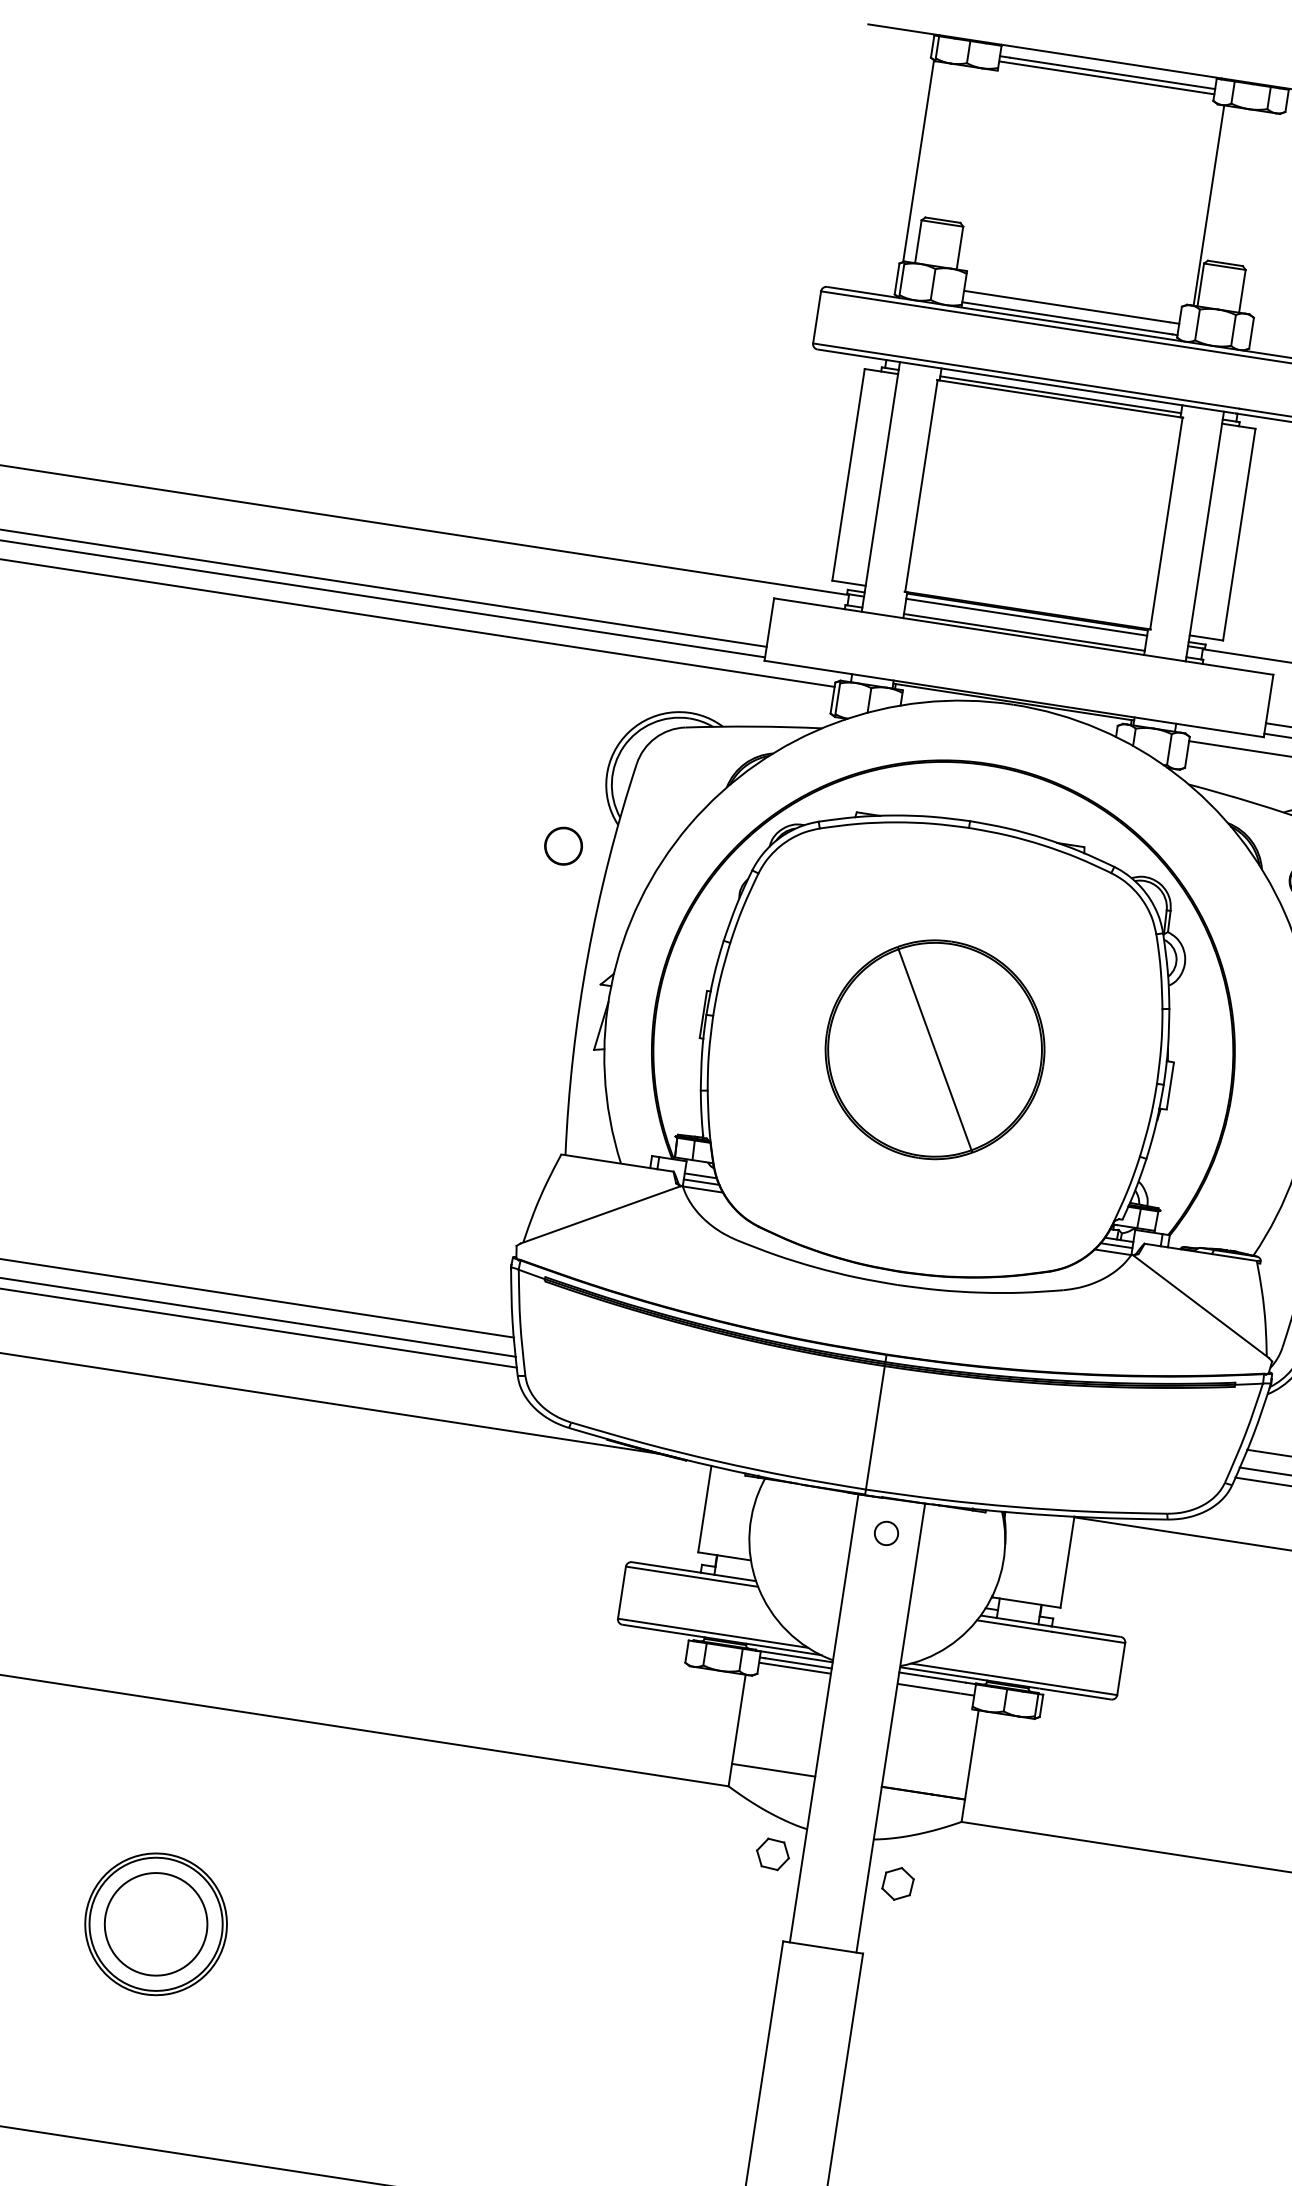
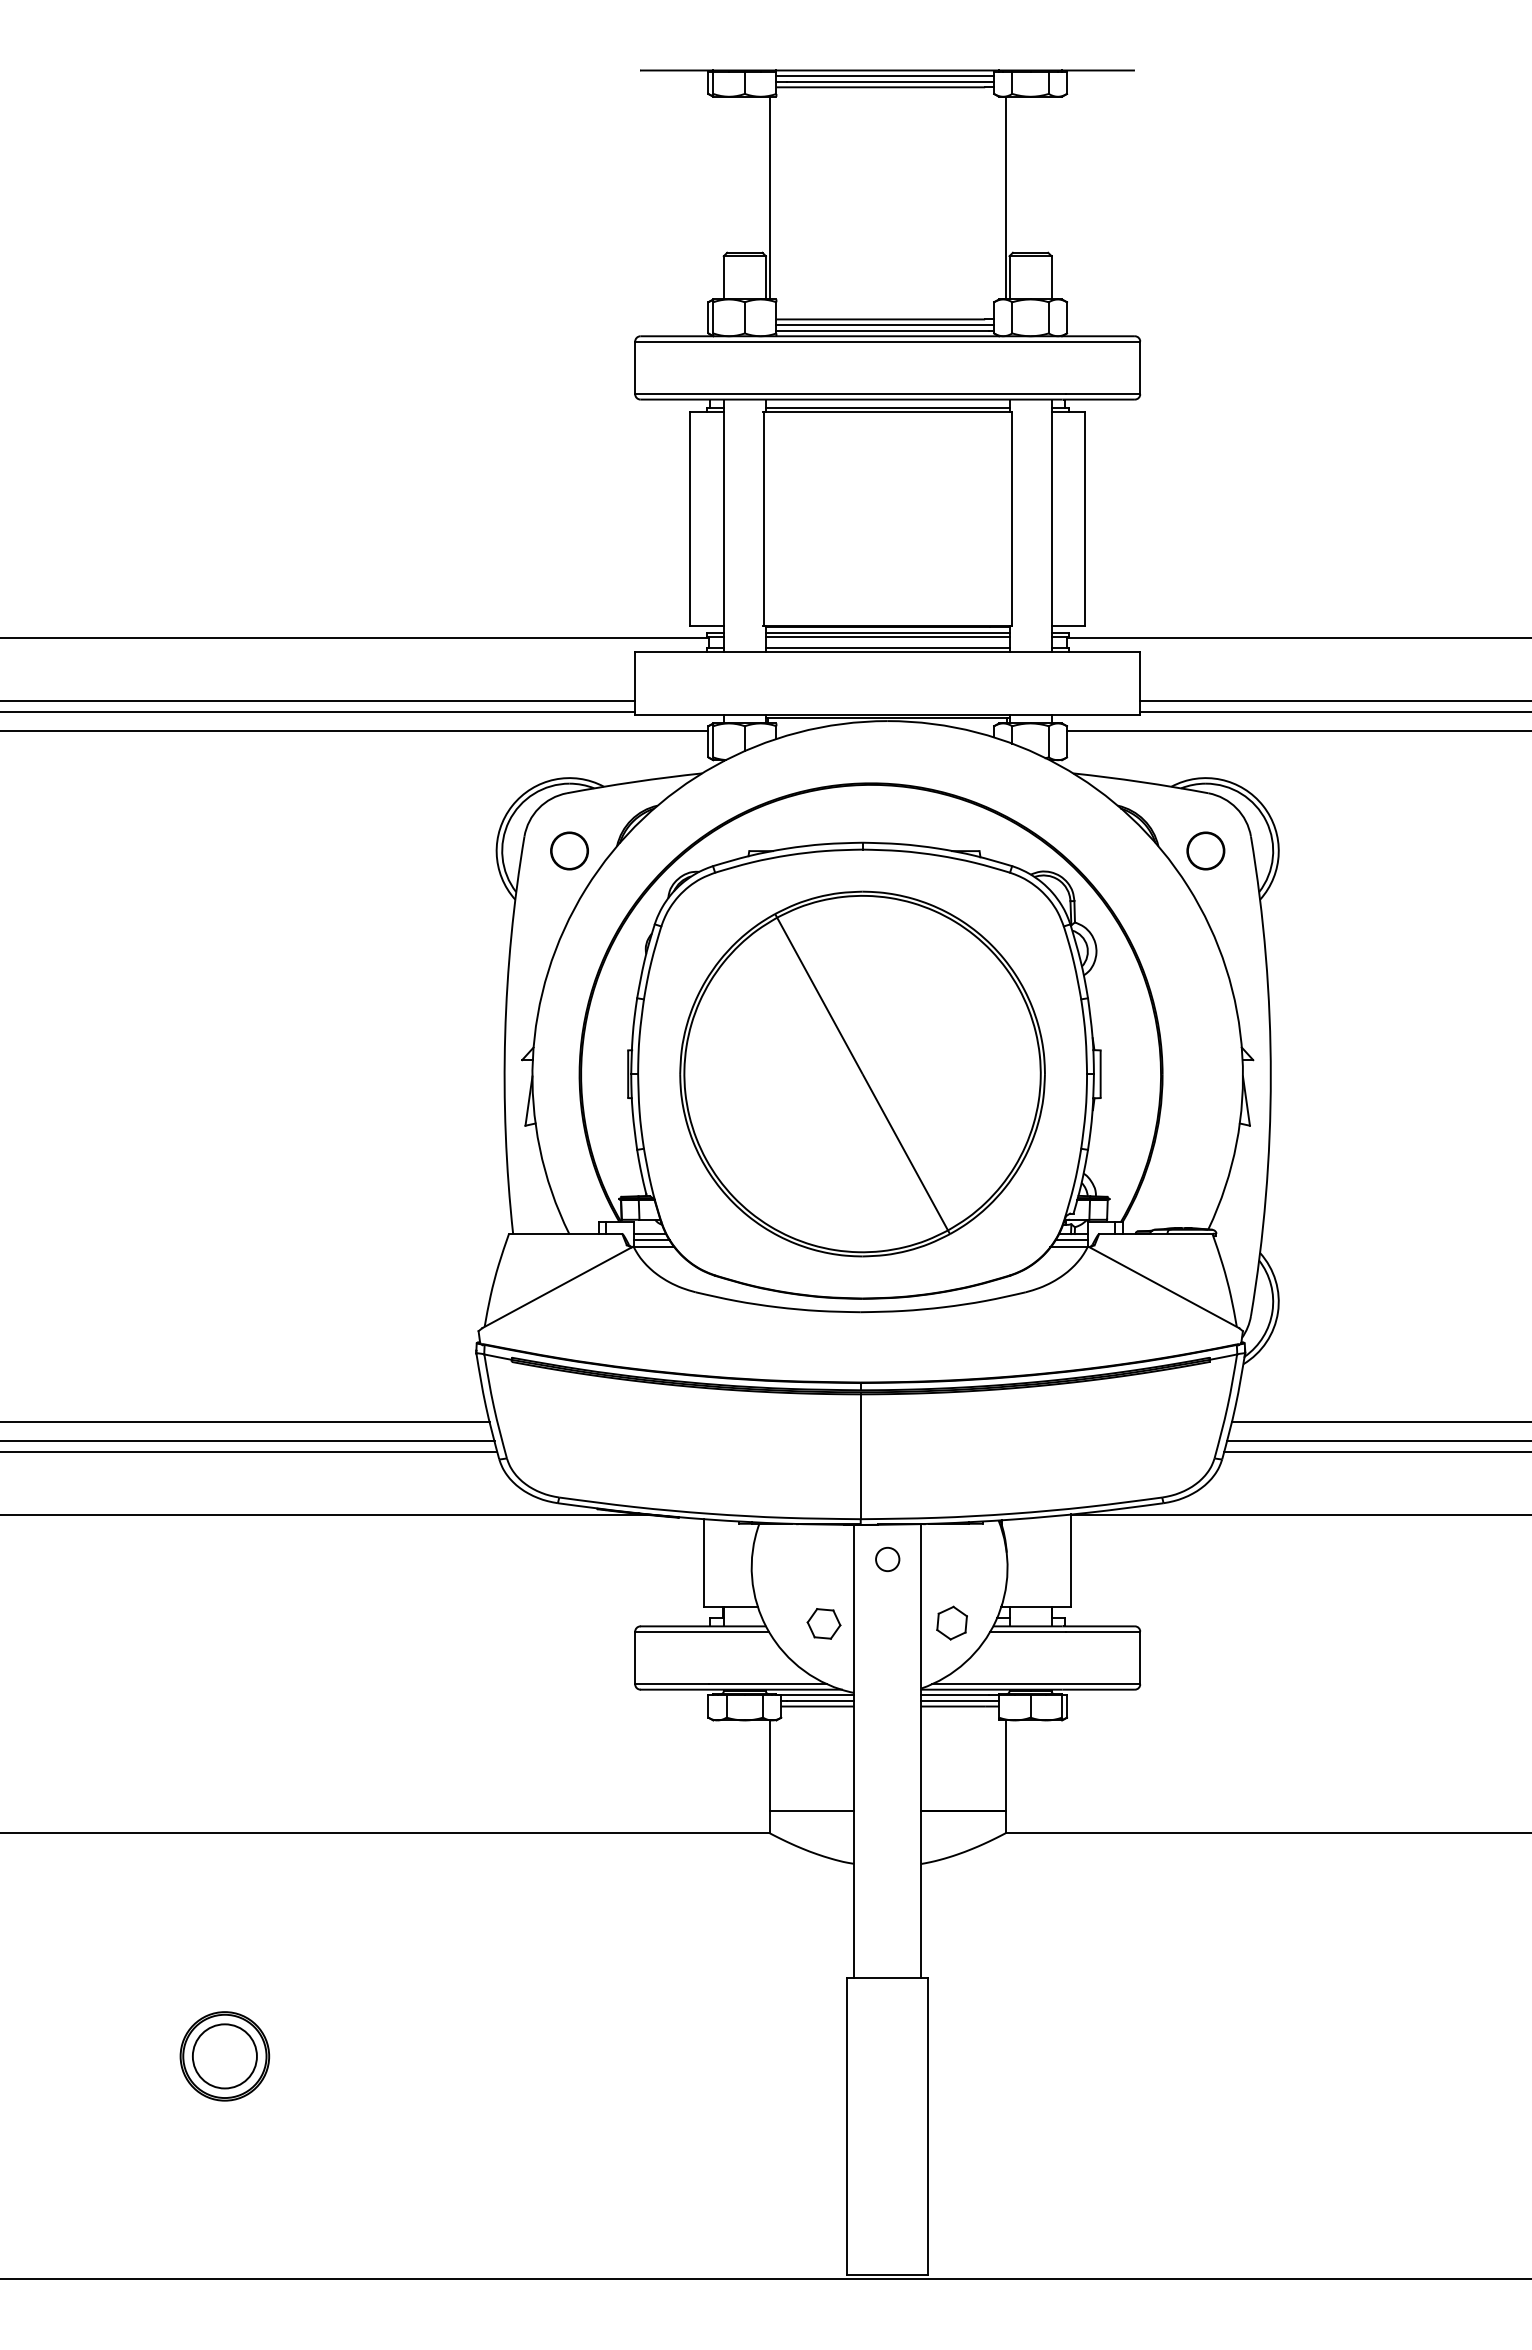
line: (1108, 66) -> (885, 75), added
line: (918, 160) -> (769, 197), moved
line: (1071, 312) -> (885, 324), added
line: (1025, 621) -> (887, 636), added
circle: (563, 845) -> (569, 850), moved
part: (935, 1049) -> (862, 1073), size x1.67
line: (936, 1684) -> (960, 1701), added
part: (772, 1853) -> (823, 1623), moved
part: (897, 1883) -> (951, 1622), moved
part: (155, 1924) -> (224, 2056), size x0.62

